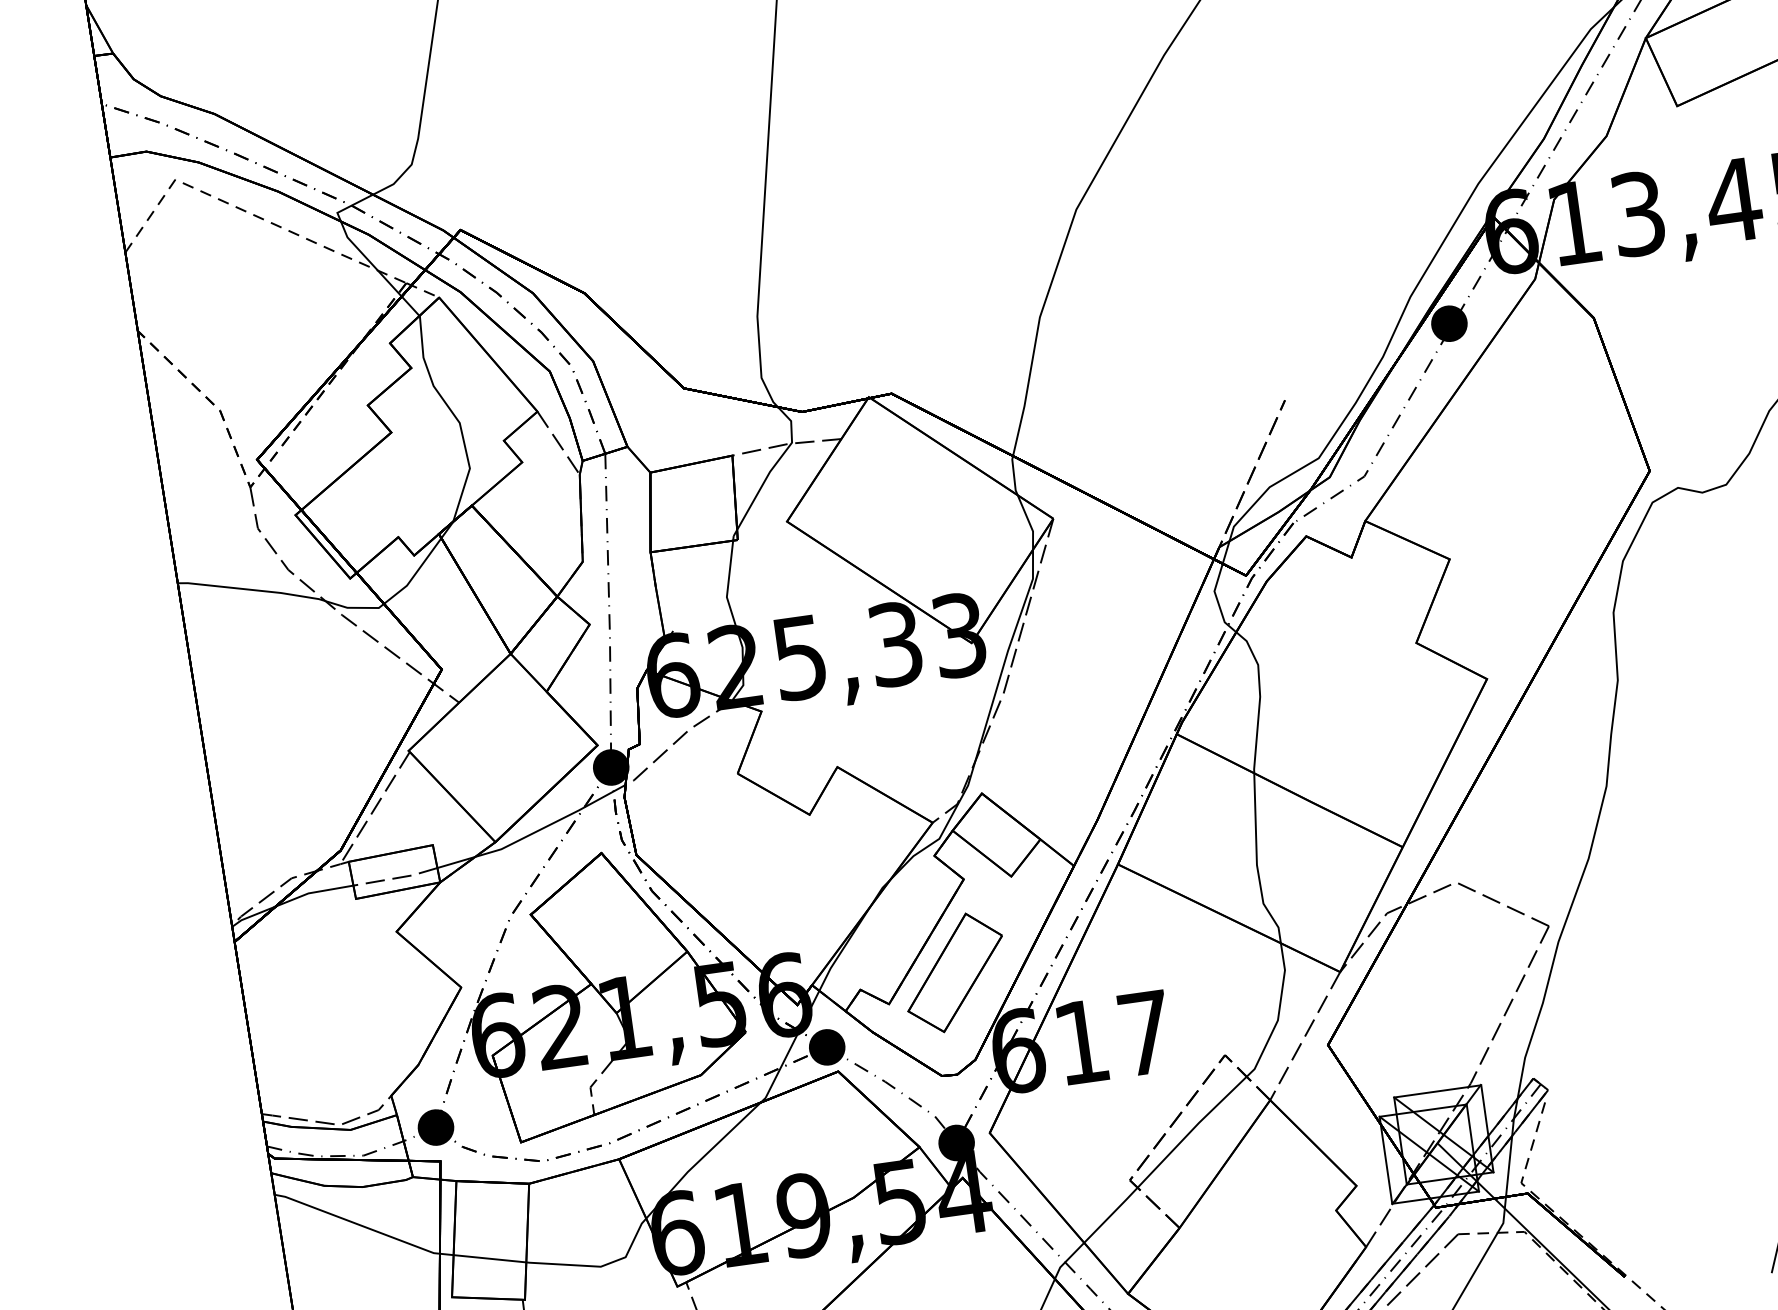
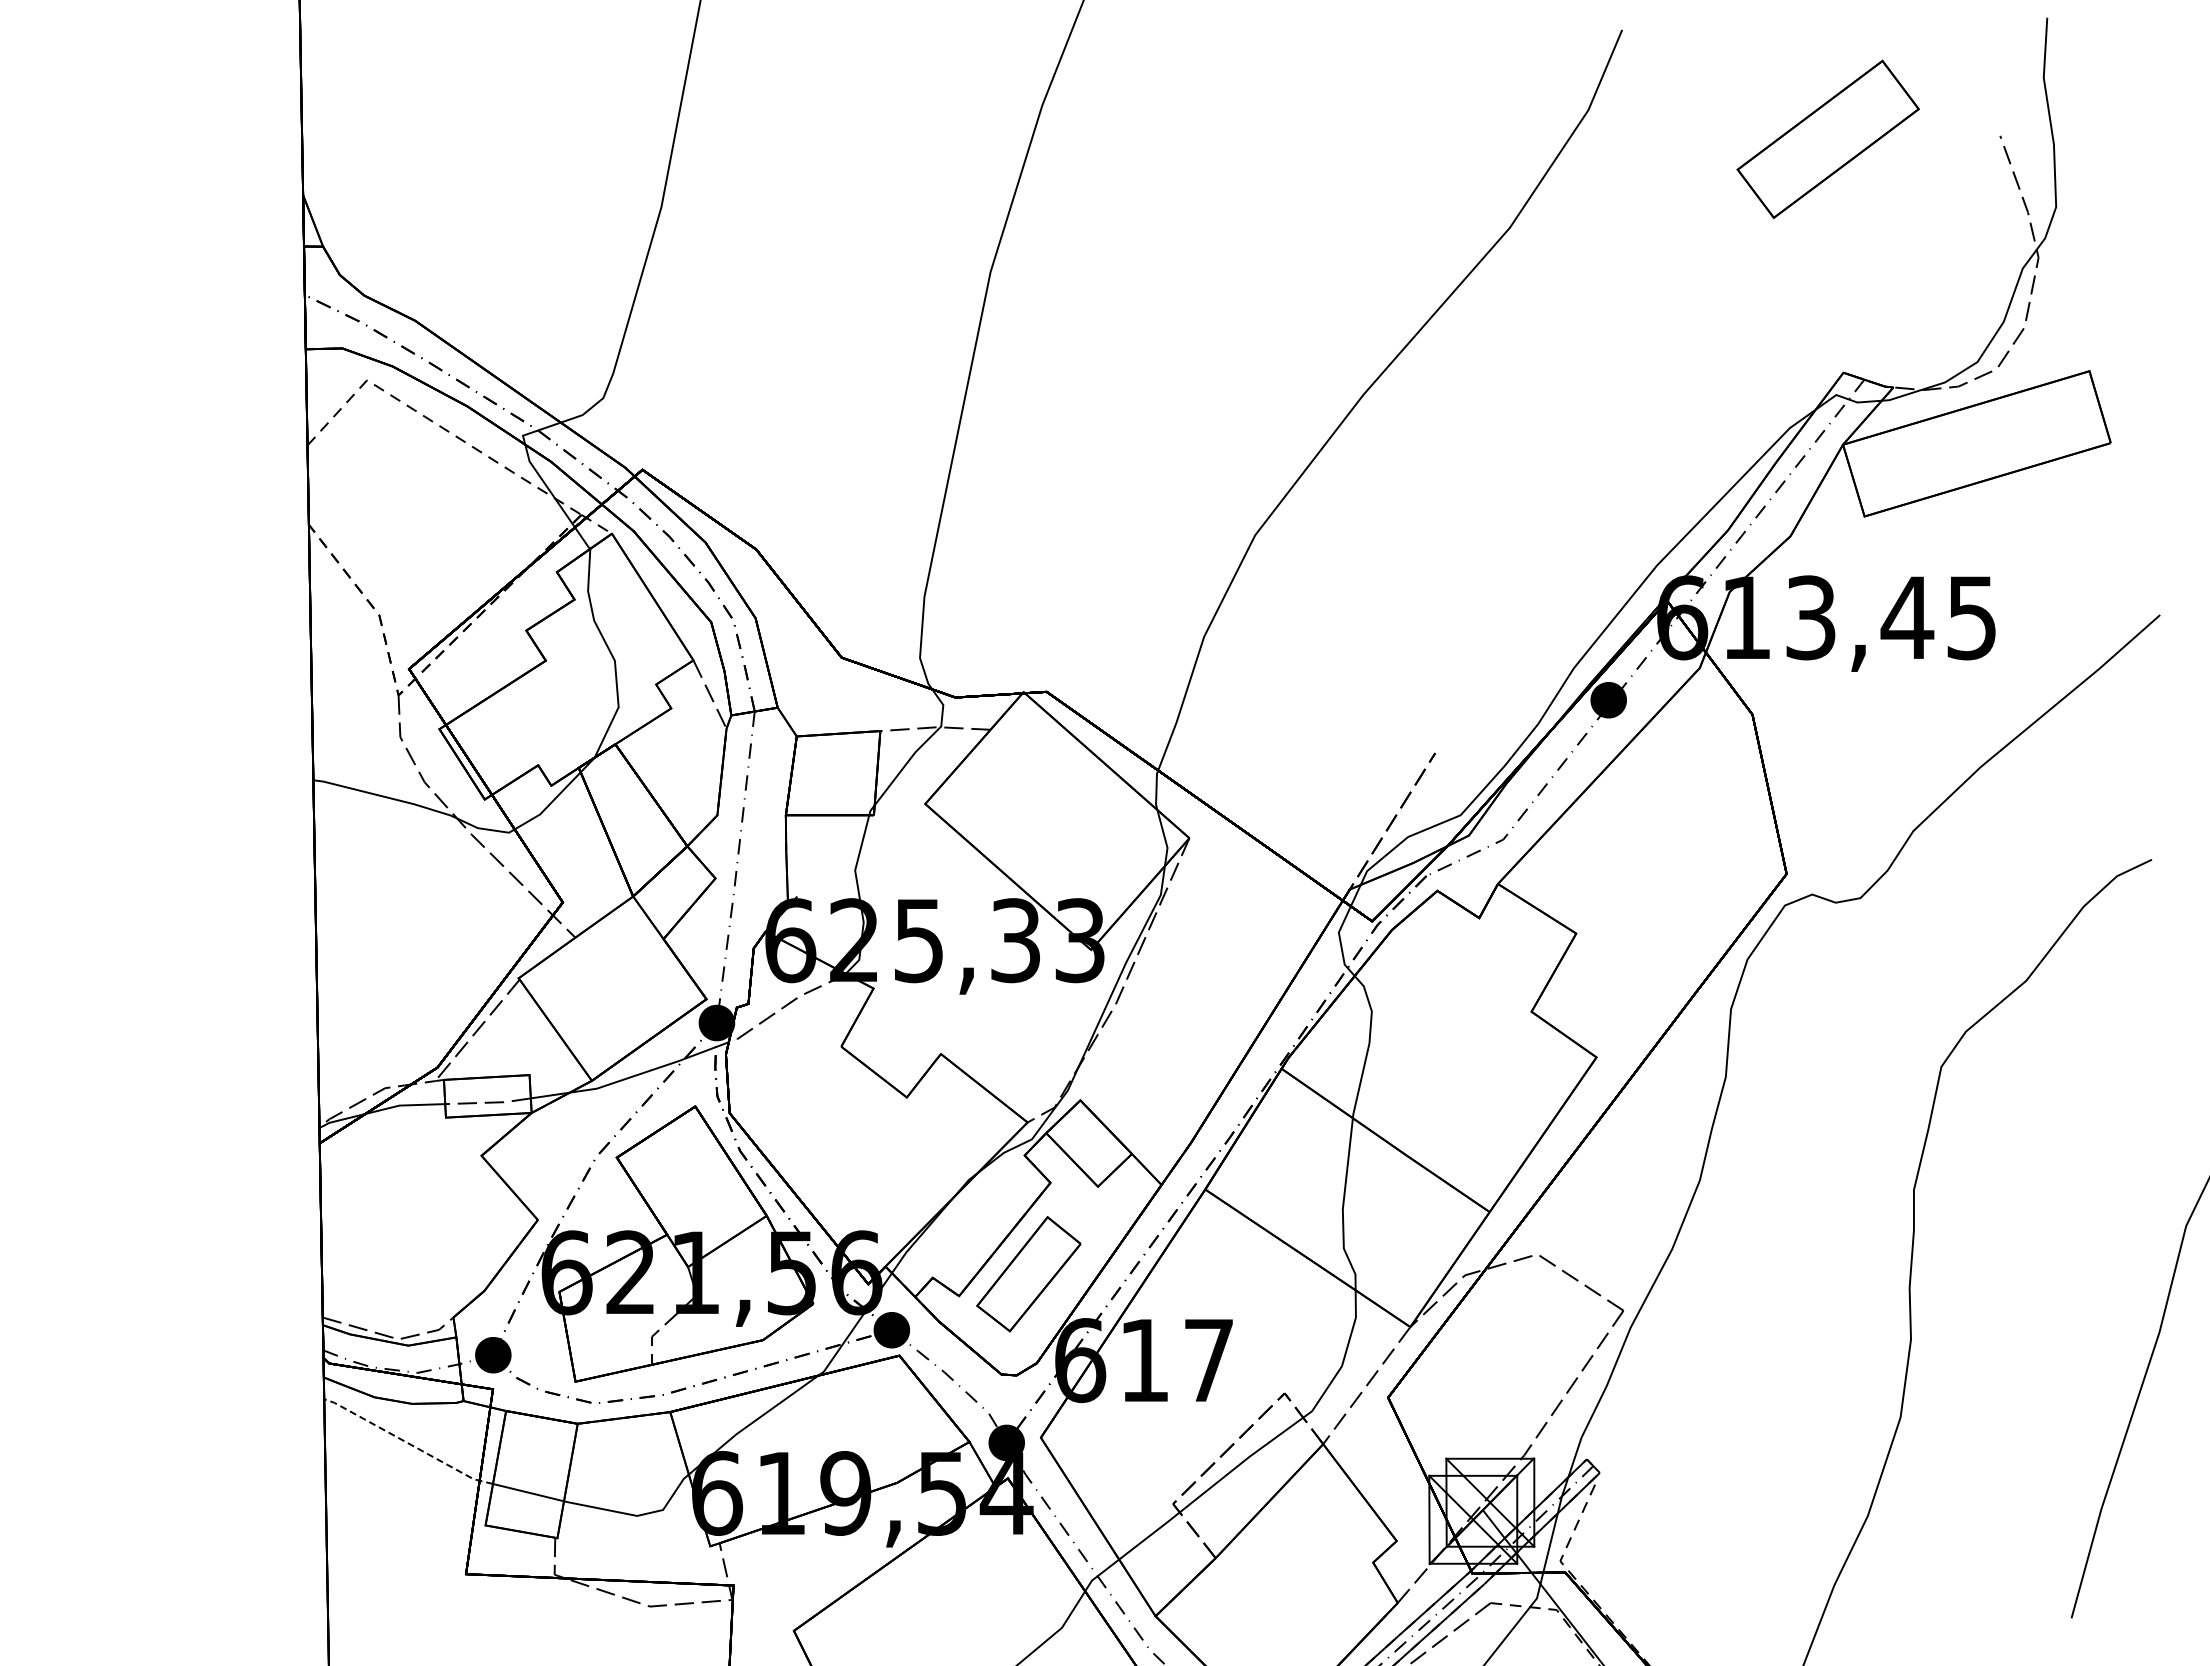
line: (364, 1226) -> (408, 1443), solid -> dashed

